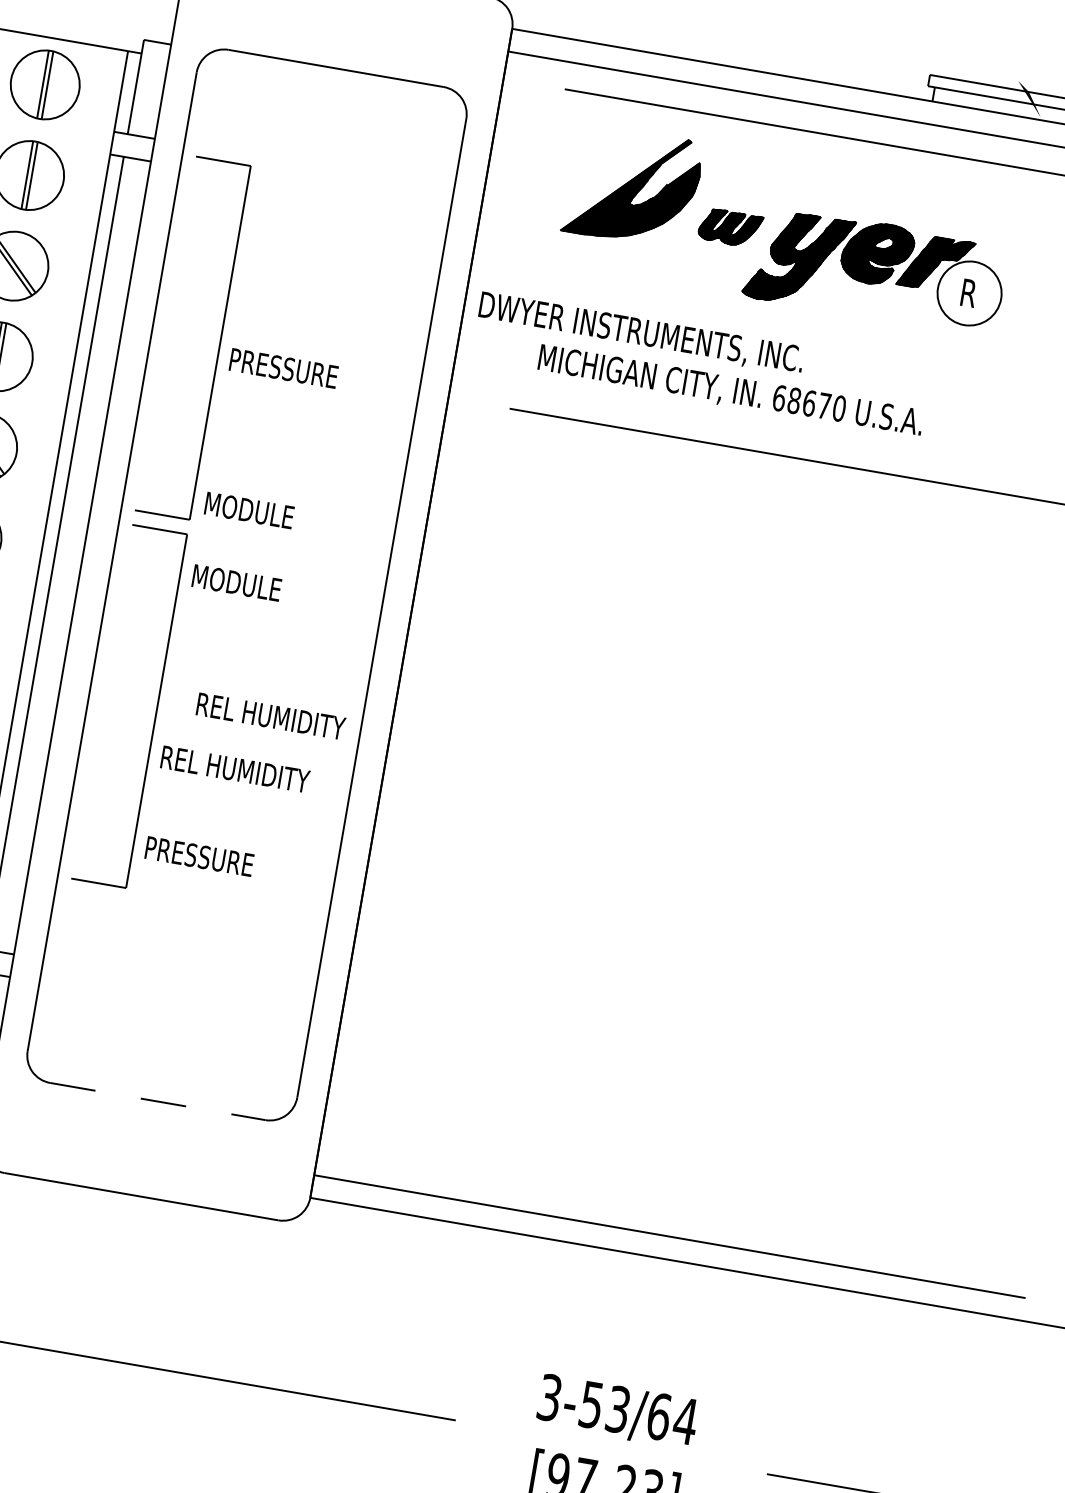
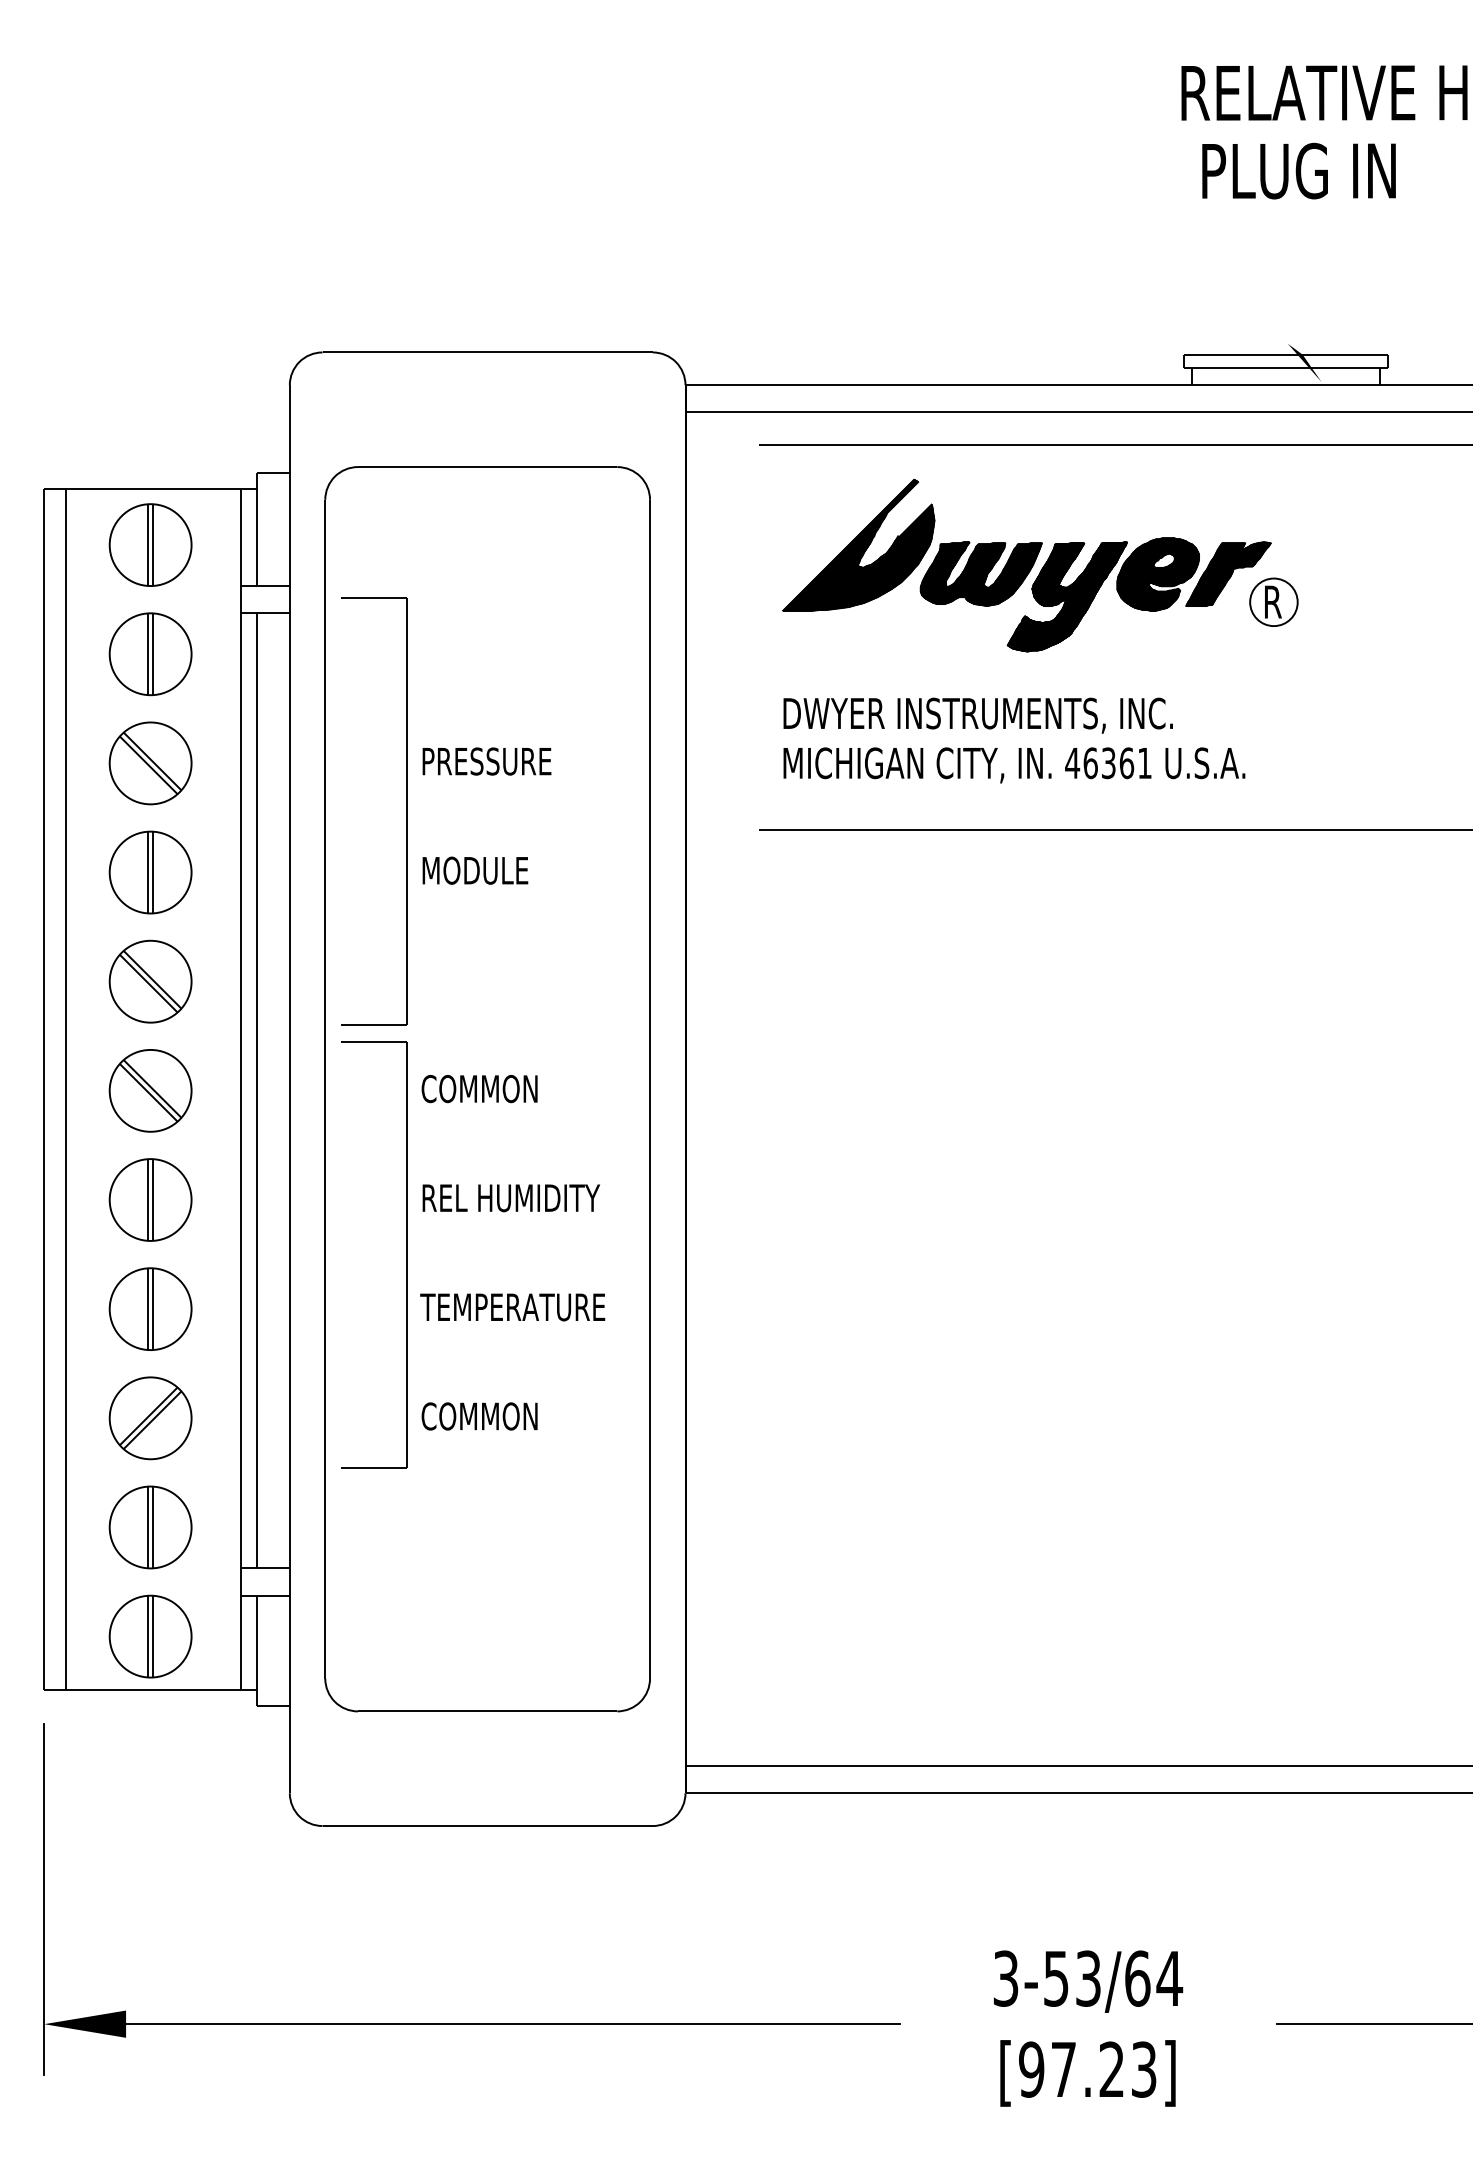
part: (730, 227) -> (980, 573), size x1.67
circle: (969, 293) -> (1273, 602), size x0.62
text: (640, 333) -> (977, 715), moved
text: (283, 368) -> (486, 761), moved
text: (809, 403) -> (1108, 763), 68670 -> 46361
text: (249, 510) -> (475, 870), moved
text: (240, 583) -> (479, 1088), MODULE -> COMMON
text: (270, 716) -> (510, 1198), moved
text: (236, 769) -> (512, 1307), REL HUMIDITY -> TEMPERATURE
text: (199, 856) -> (486, 1416), PRESSURE -> COMMON
line: (157, 1101) -> (487, 1711), dashed -> solid

